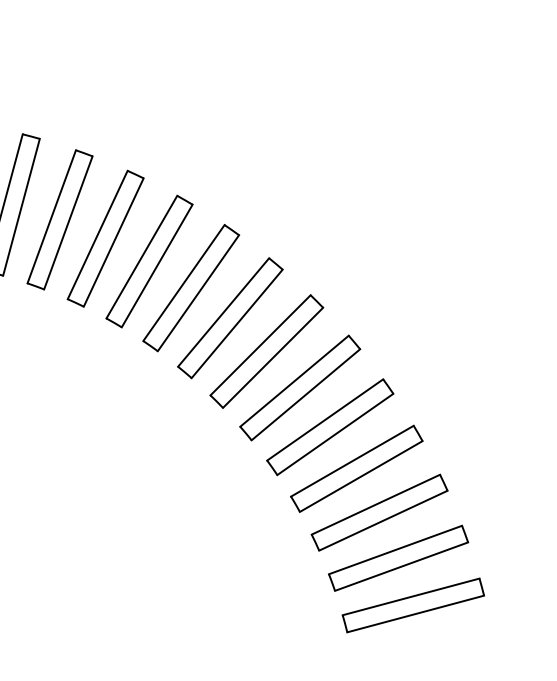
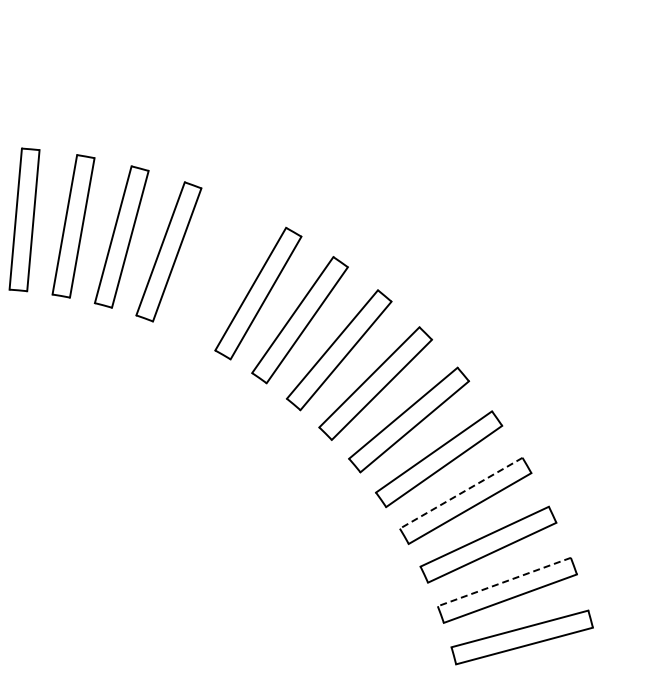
part: (105, 238) -> (214, 270), removed
line: (352, 461) -> (461, 493), solid -> dashed
line: (395, 550) -> (504, 582), solid -> dashed

